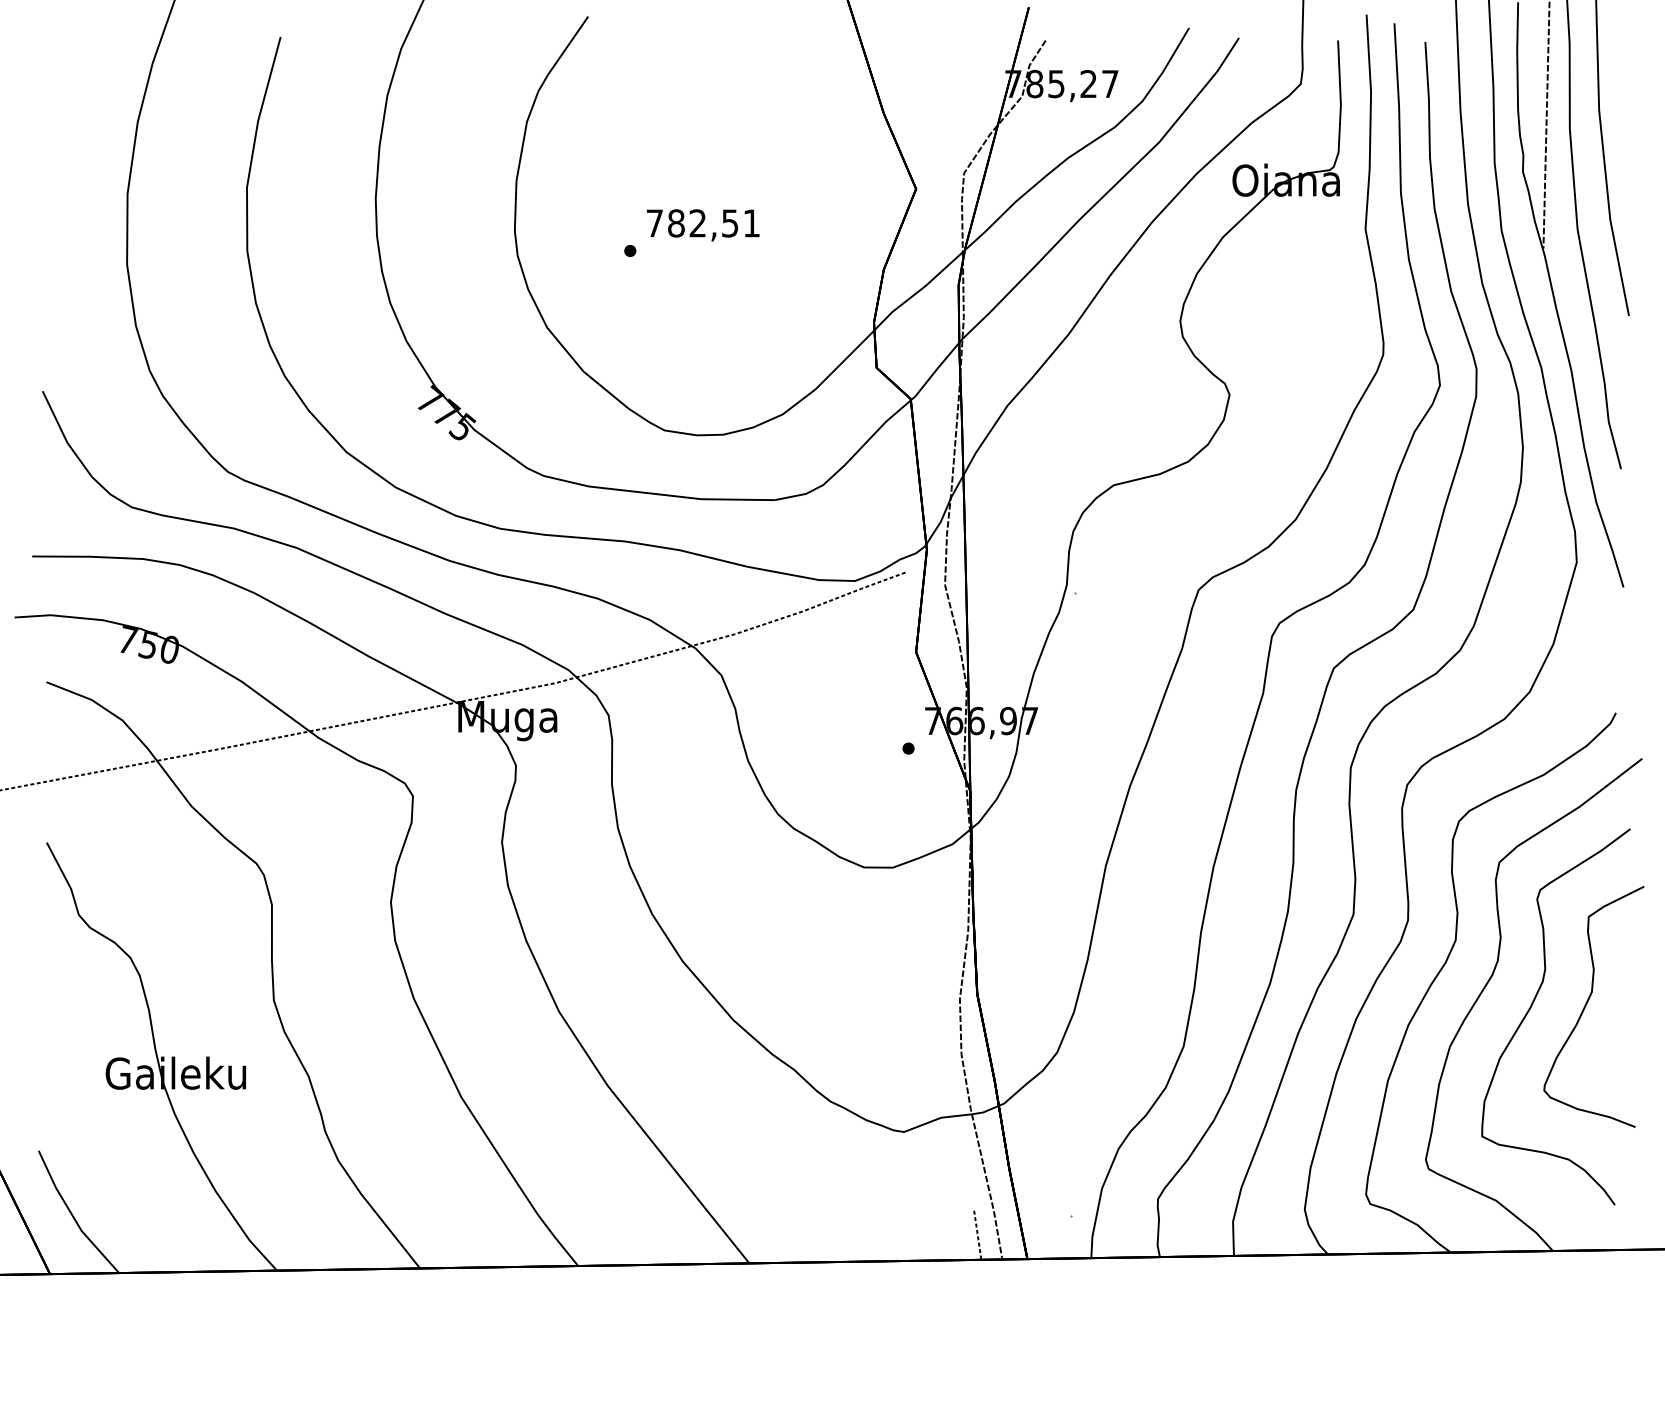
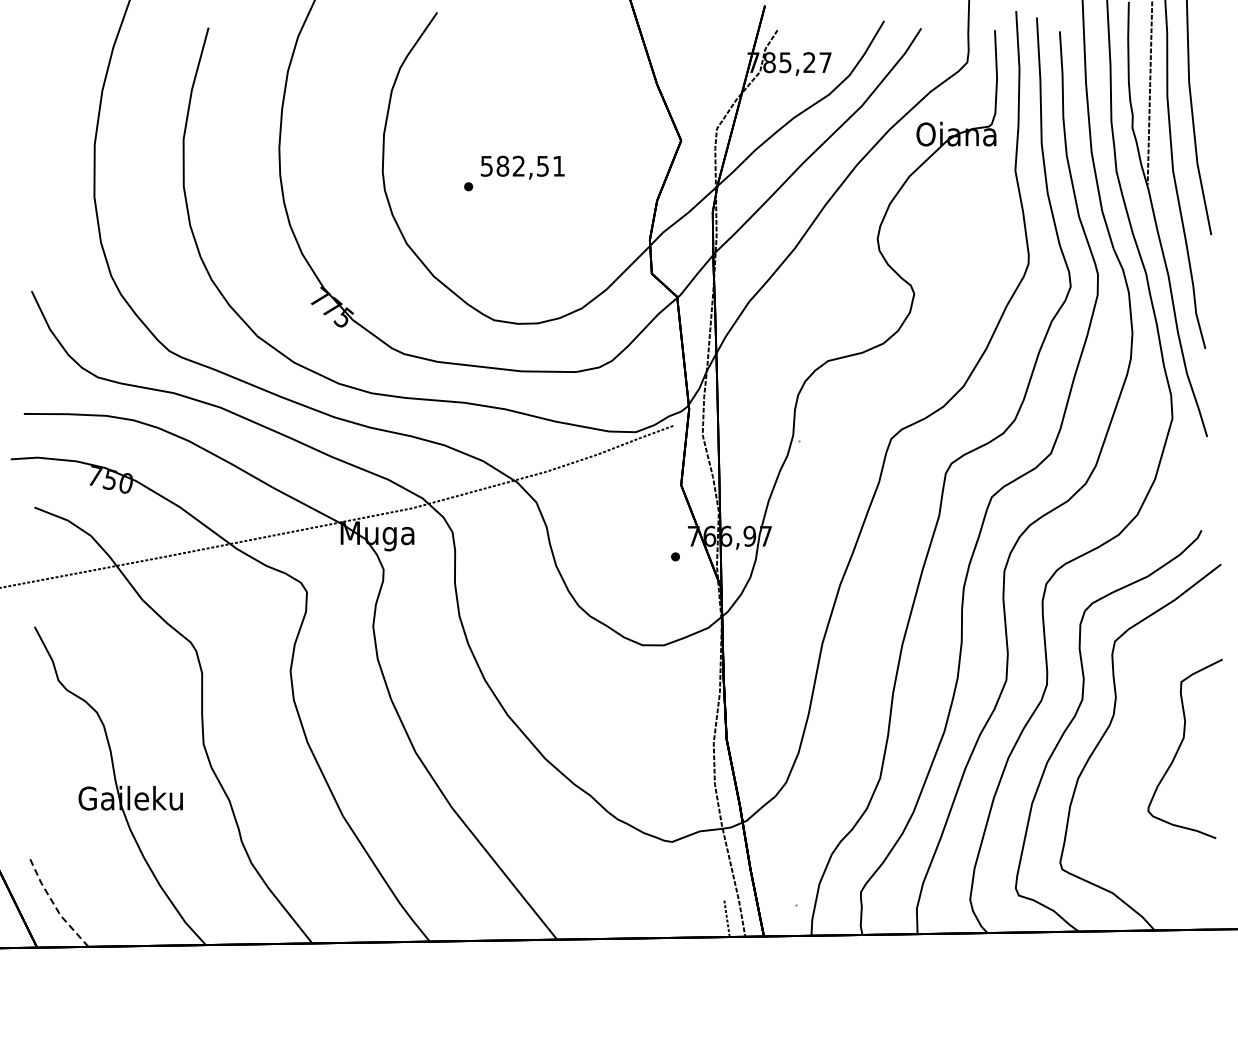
text: (654, 223) -> (486, 166), 782,51 -> 582,51
curve: (1532, 1007) -> (1139, 749), removed
line: (72, 1214) -> (53, 903), solid -> dashed

